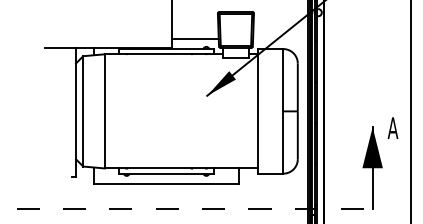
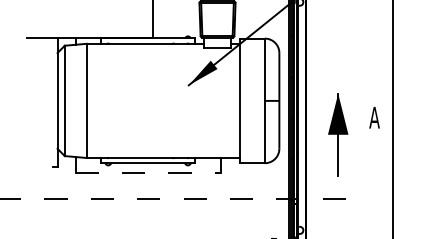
line: (194, 38) -> (176, 28), removed
part: (372, 167) -> (338, 134), moved
line: (166, 183) -> (148, 173), solid -> dashed

